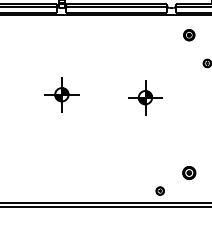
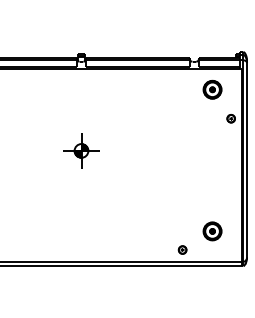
part: (189, 35) -> (212, 89), size x1.67
part: (145, 97) -> (167, 153), removed
part: (189, 173) -> (212, 231), size x1.43

